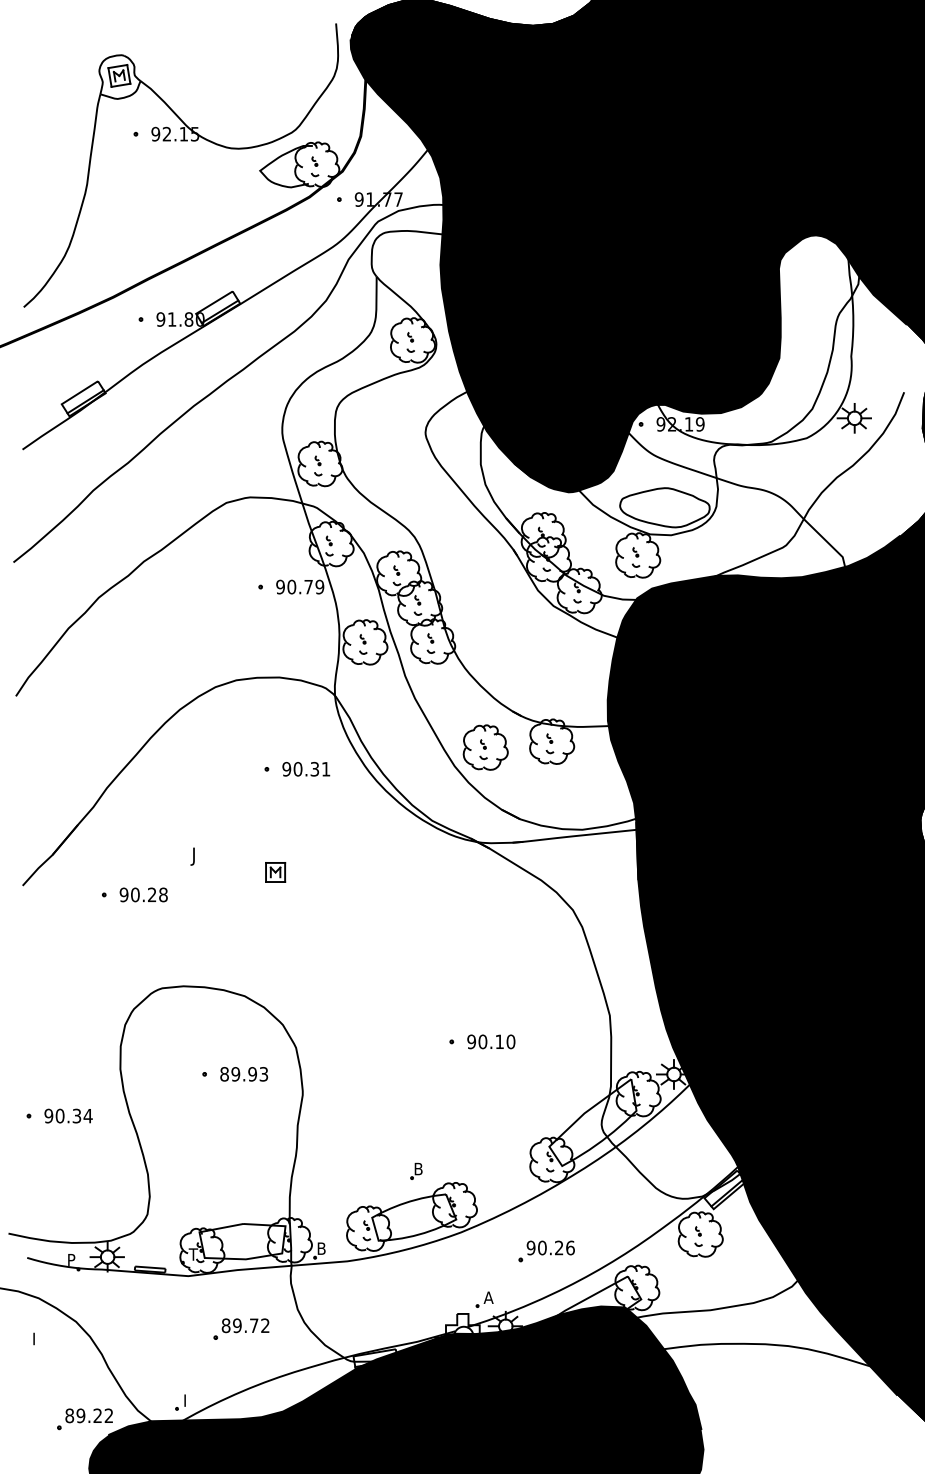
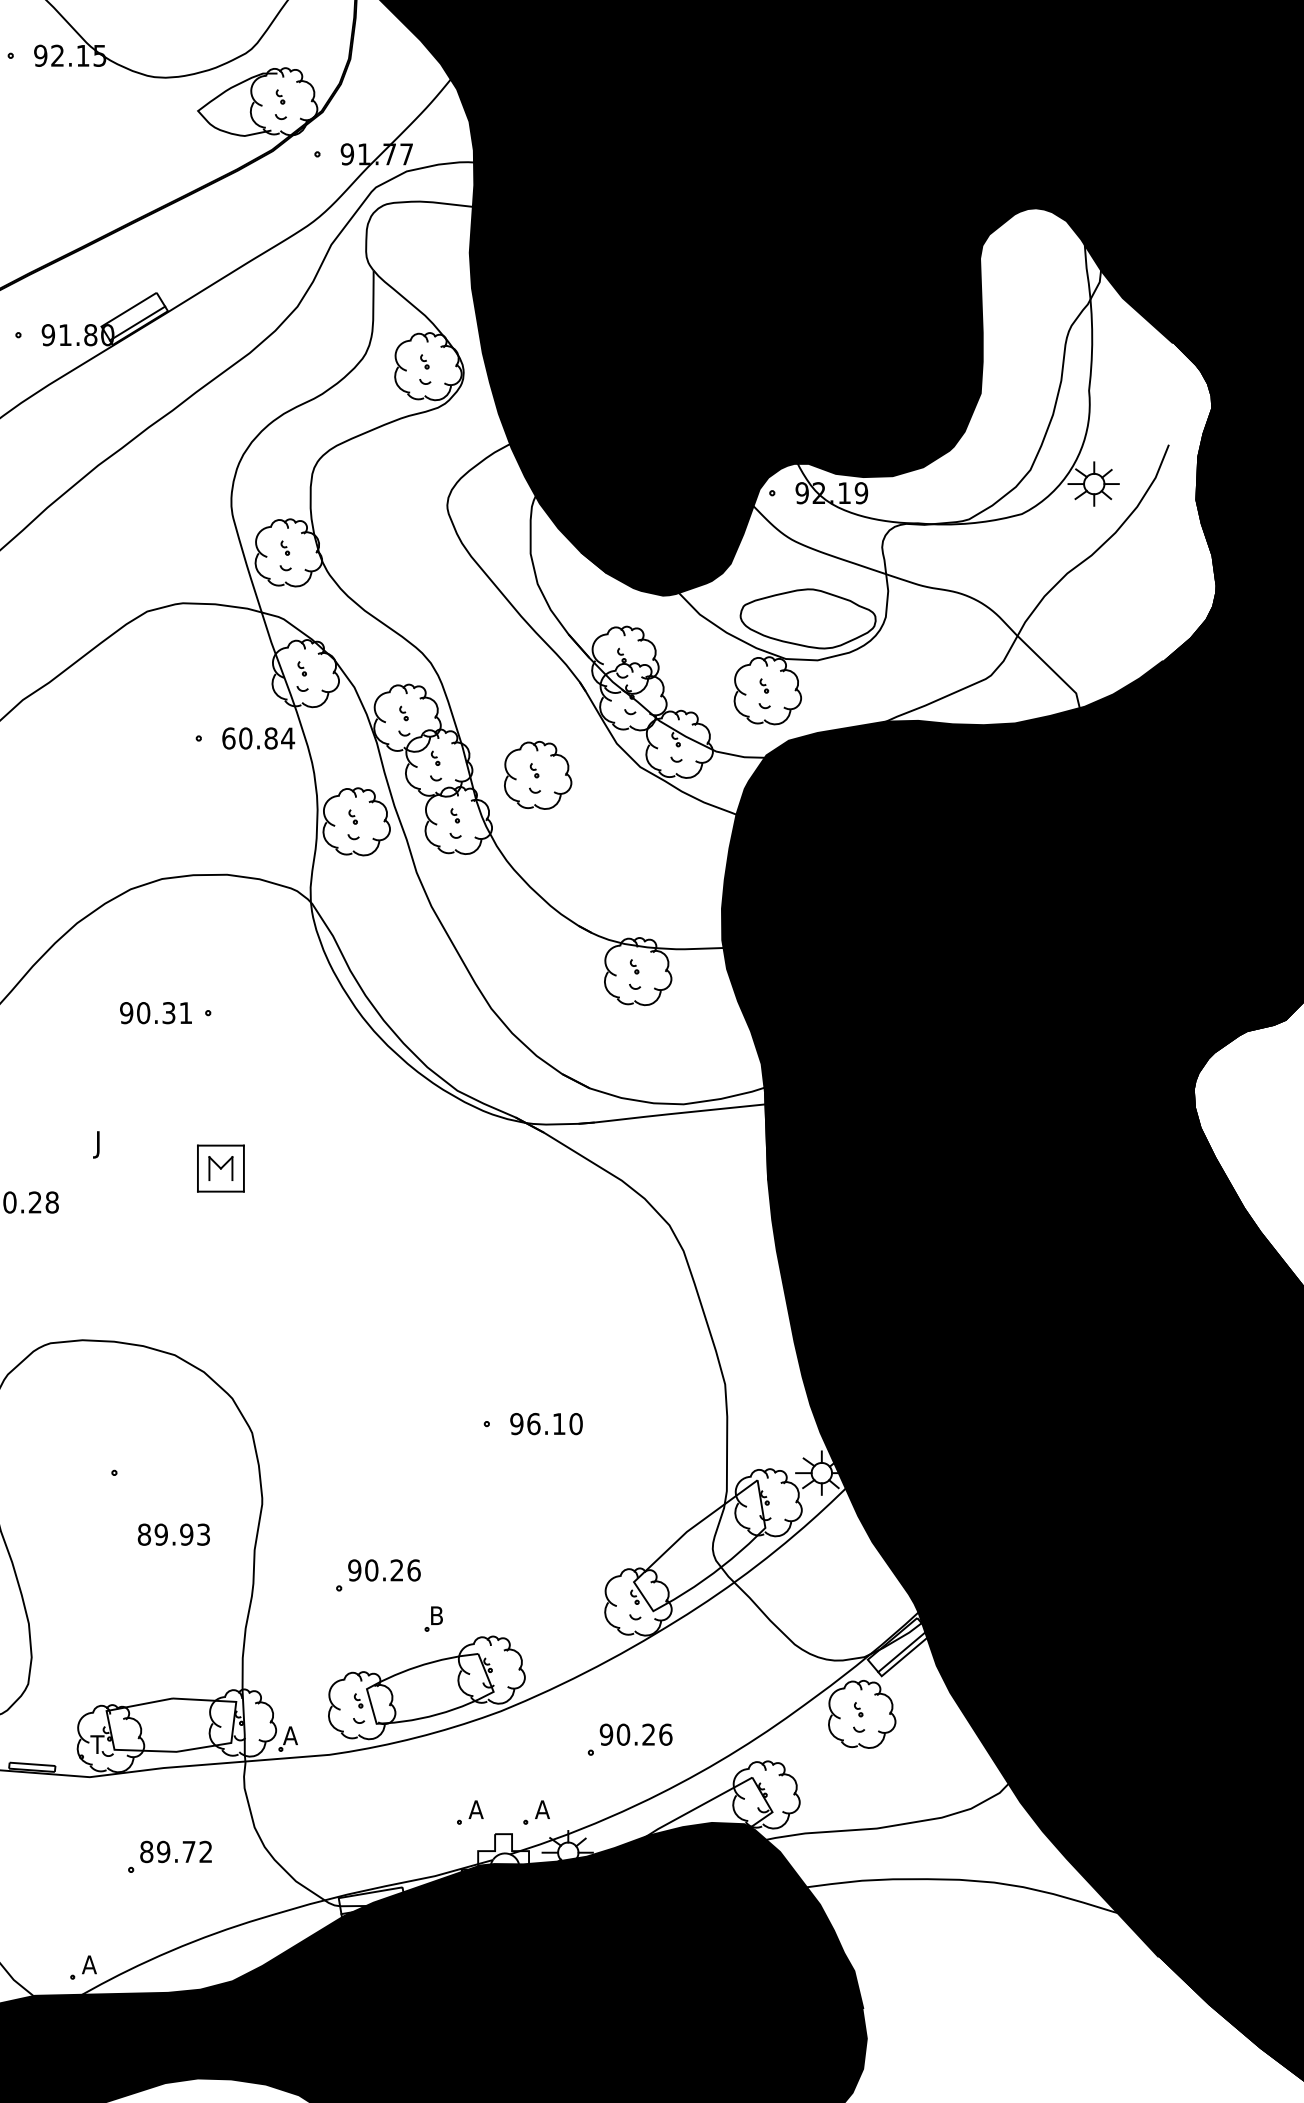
text: (300, 586) -> (258, 737), 90.79 -> 60.84
part: (485, 747) -> (537, 775), moved
text: (306, 769) -> (156, 1013), moved
part: (275, 872) -> (221, 1168), size x1.6
text: (482, 1041) -> (533, 1423), 90.10 -> 96.10
text: (244, 1074) -> (174, 1534), moved
part: (379, 1142) -> (377, 1575), added
text: (321, 1248) -> (290, 1735), B -> A
part: (440, 1299) -> (469, 1812), added
text: (187, 1400) -> (88, 1964), I -> A

